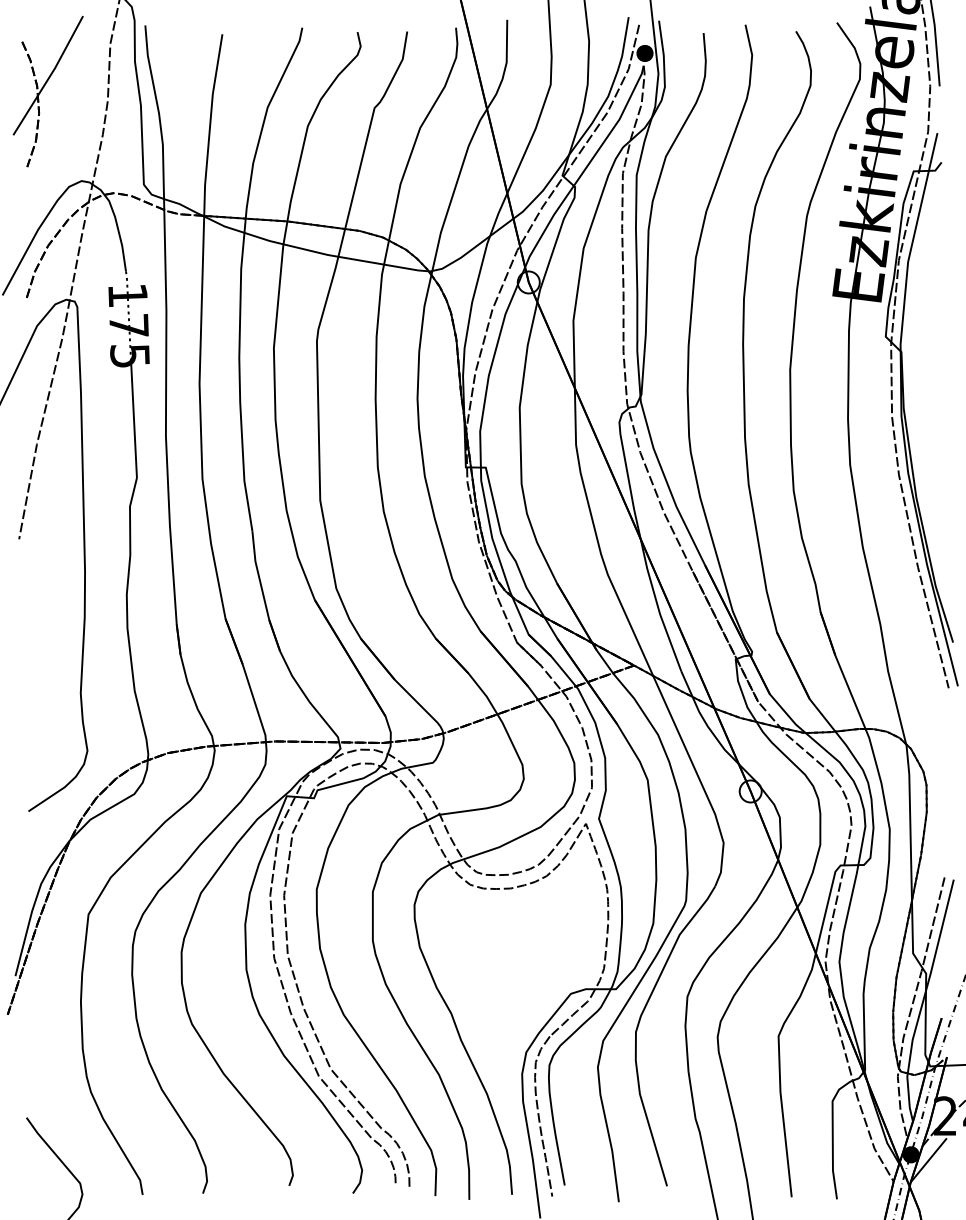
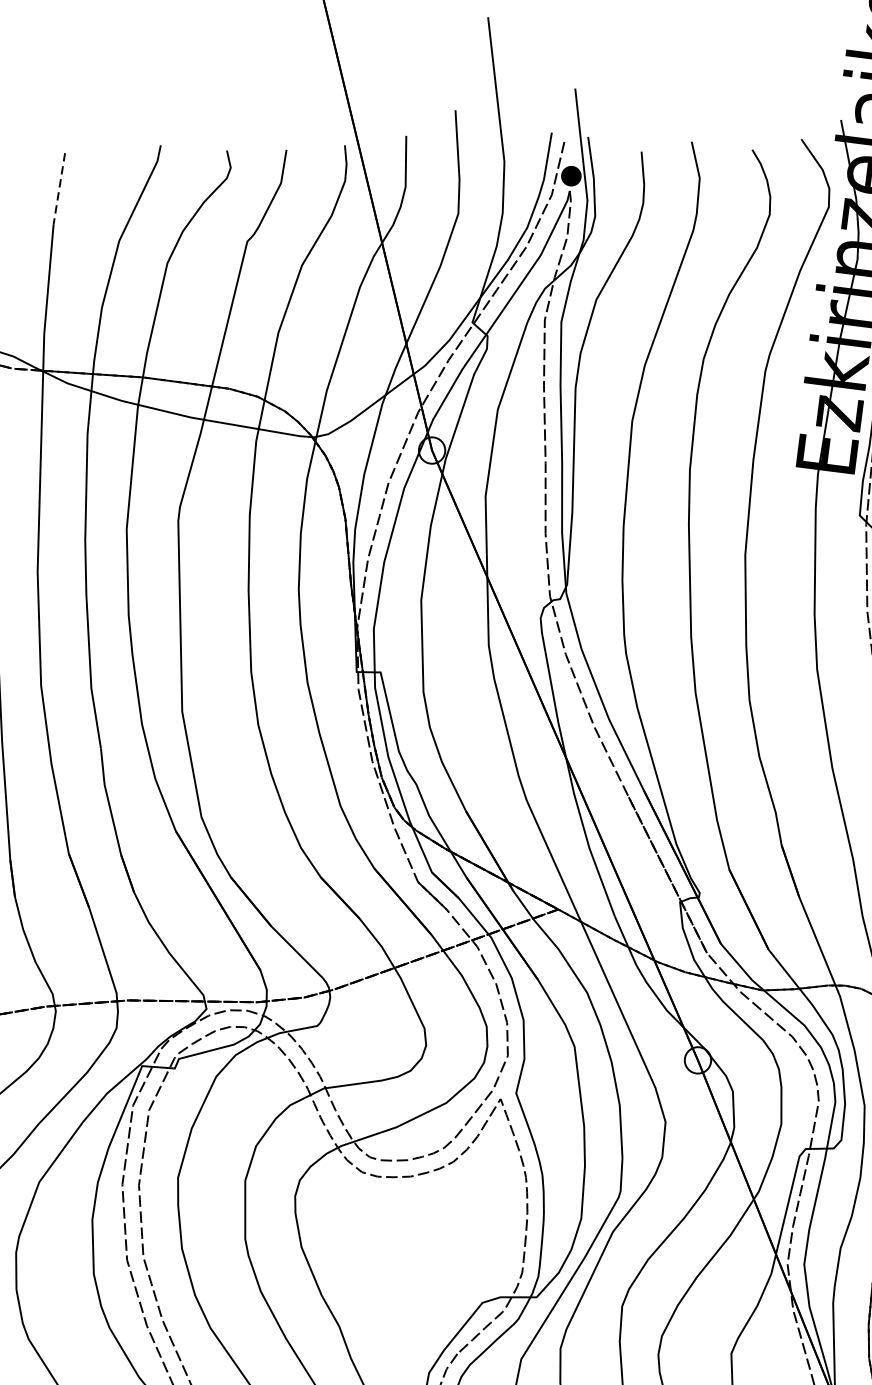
line: (217, 64) -> (59, 189), solid -> dashed

